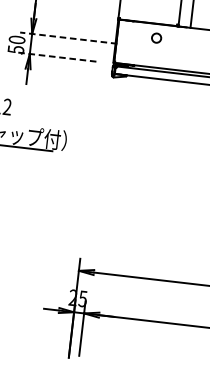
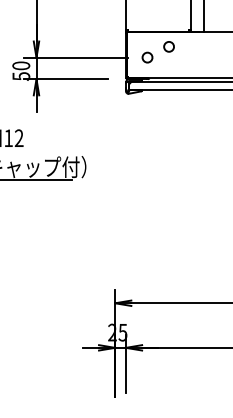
line: (68, 37) -> (75, 57), dashed -> solid
circle: (135, 45) -> (147, 57), added
line: (56, 57) -> (65, 79), dashed -> solid

